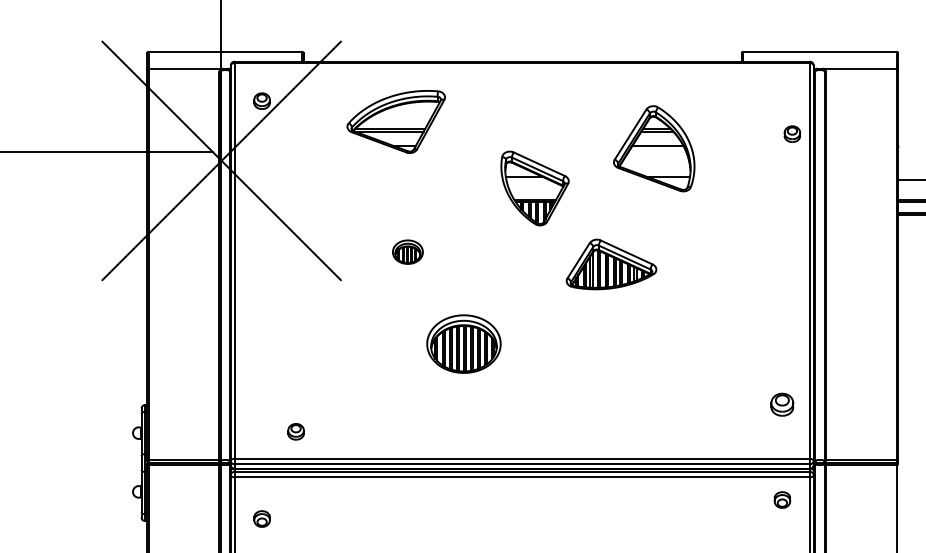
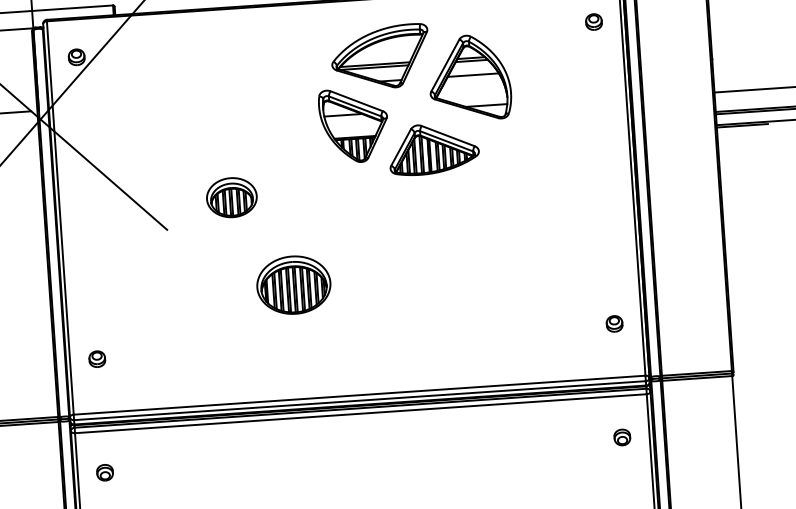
part: (395, 121) -> (379, 56), moved
part: (792, 133) -> (594, 21), moved
part: (407, 251) -> (231, 196), size x1.67
part: (611, 264) -> (433, 149), moved
part: (782, 404) -> (614, 323), size x0.71
part: (295, 431) -> (96, 358), moved
part: (782, 499) -> (622, 436), moved

